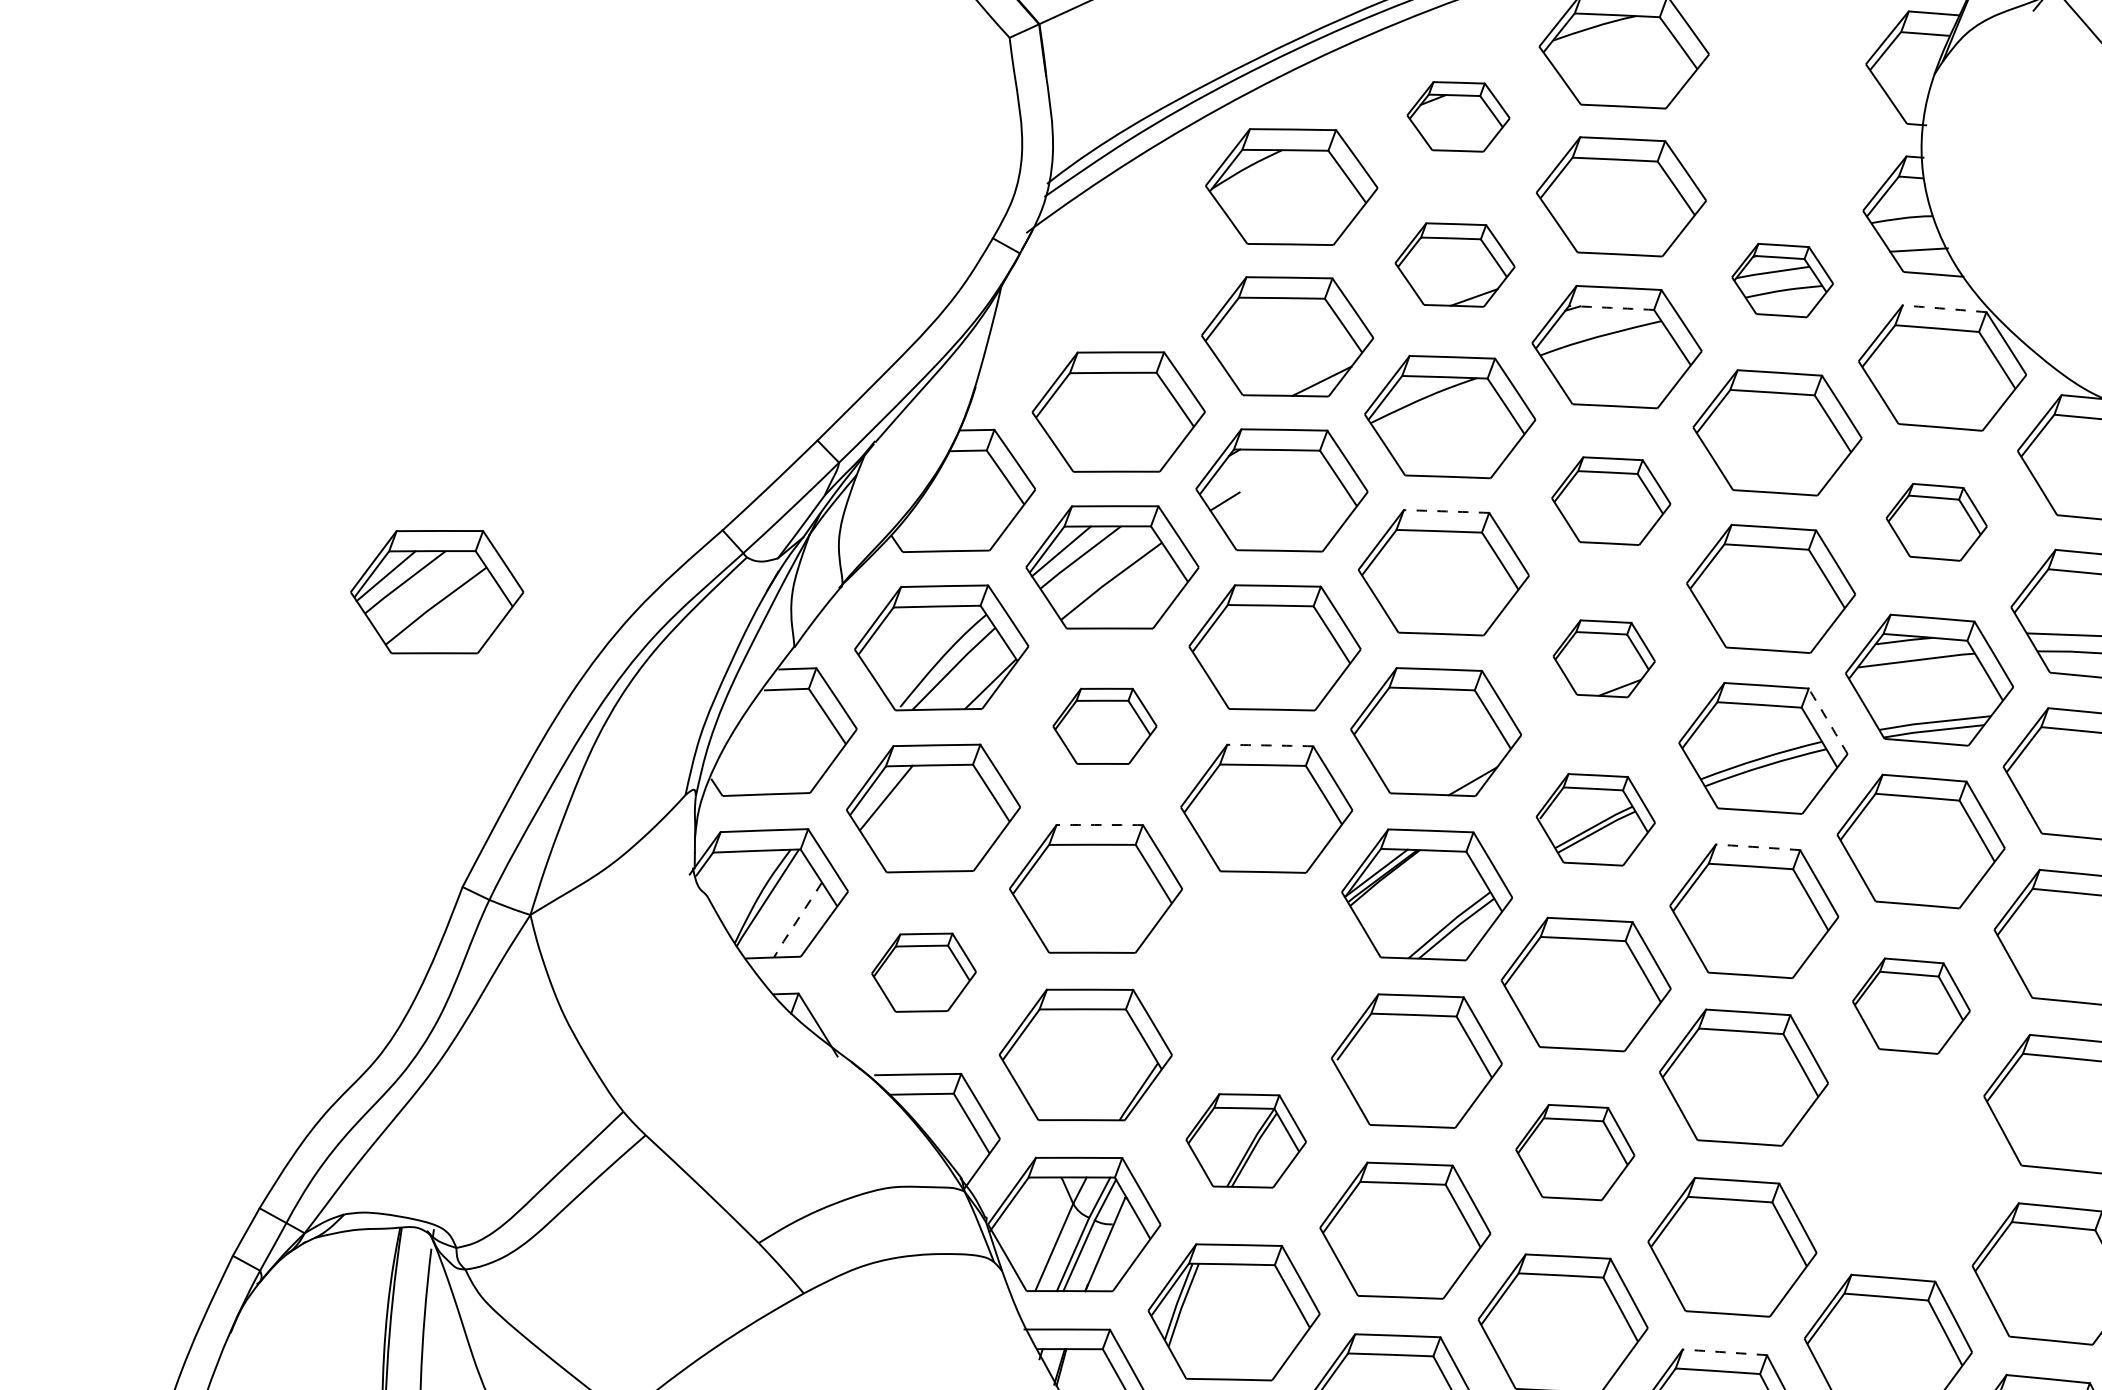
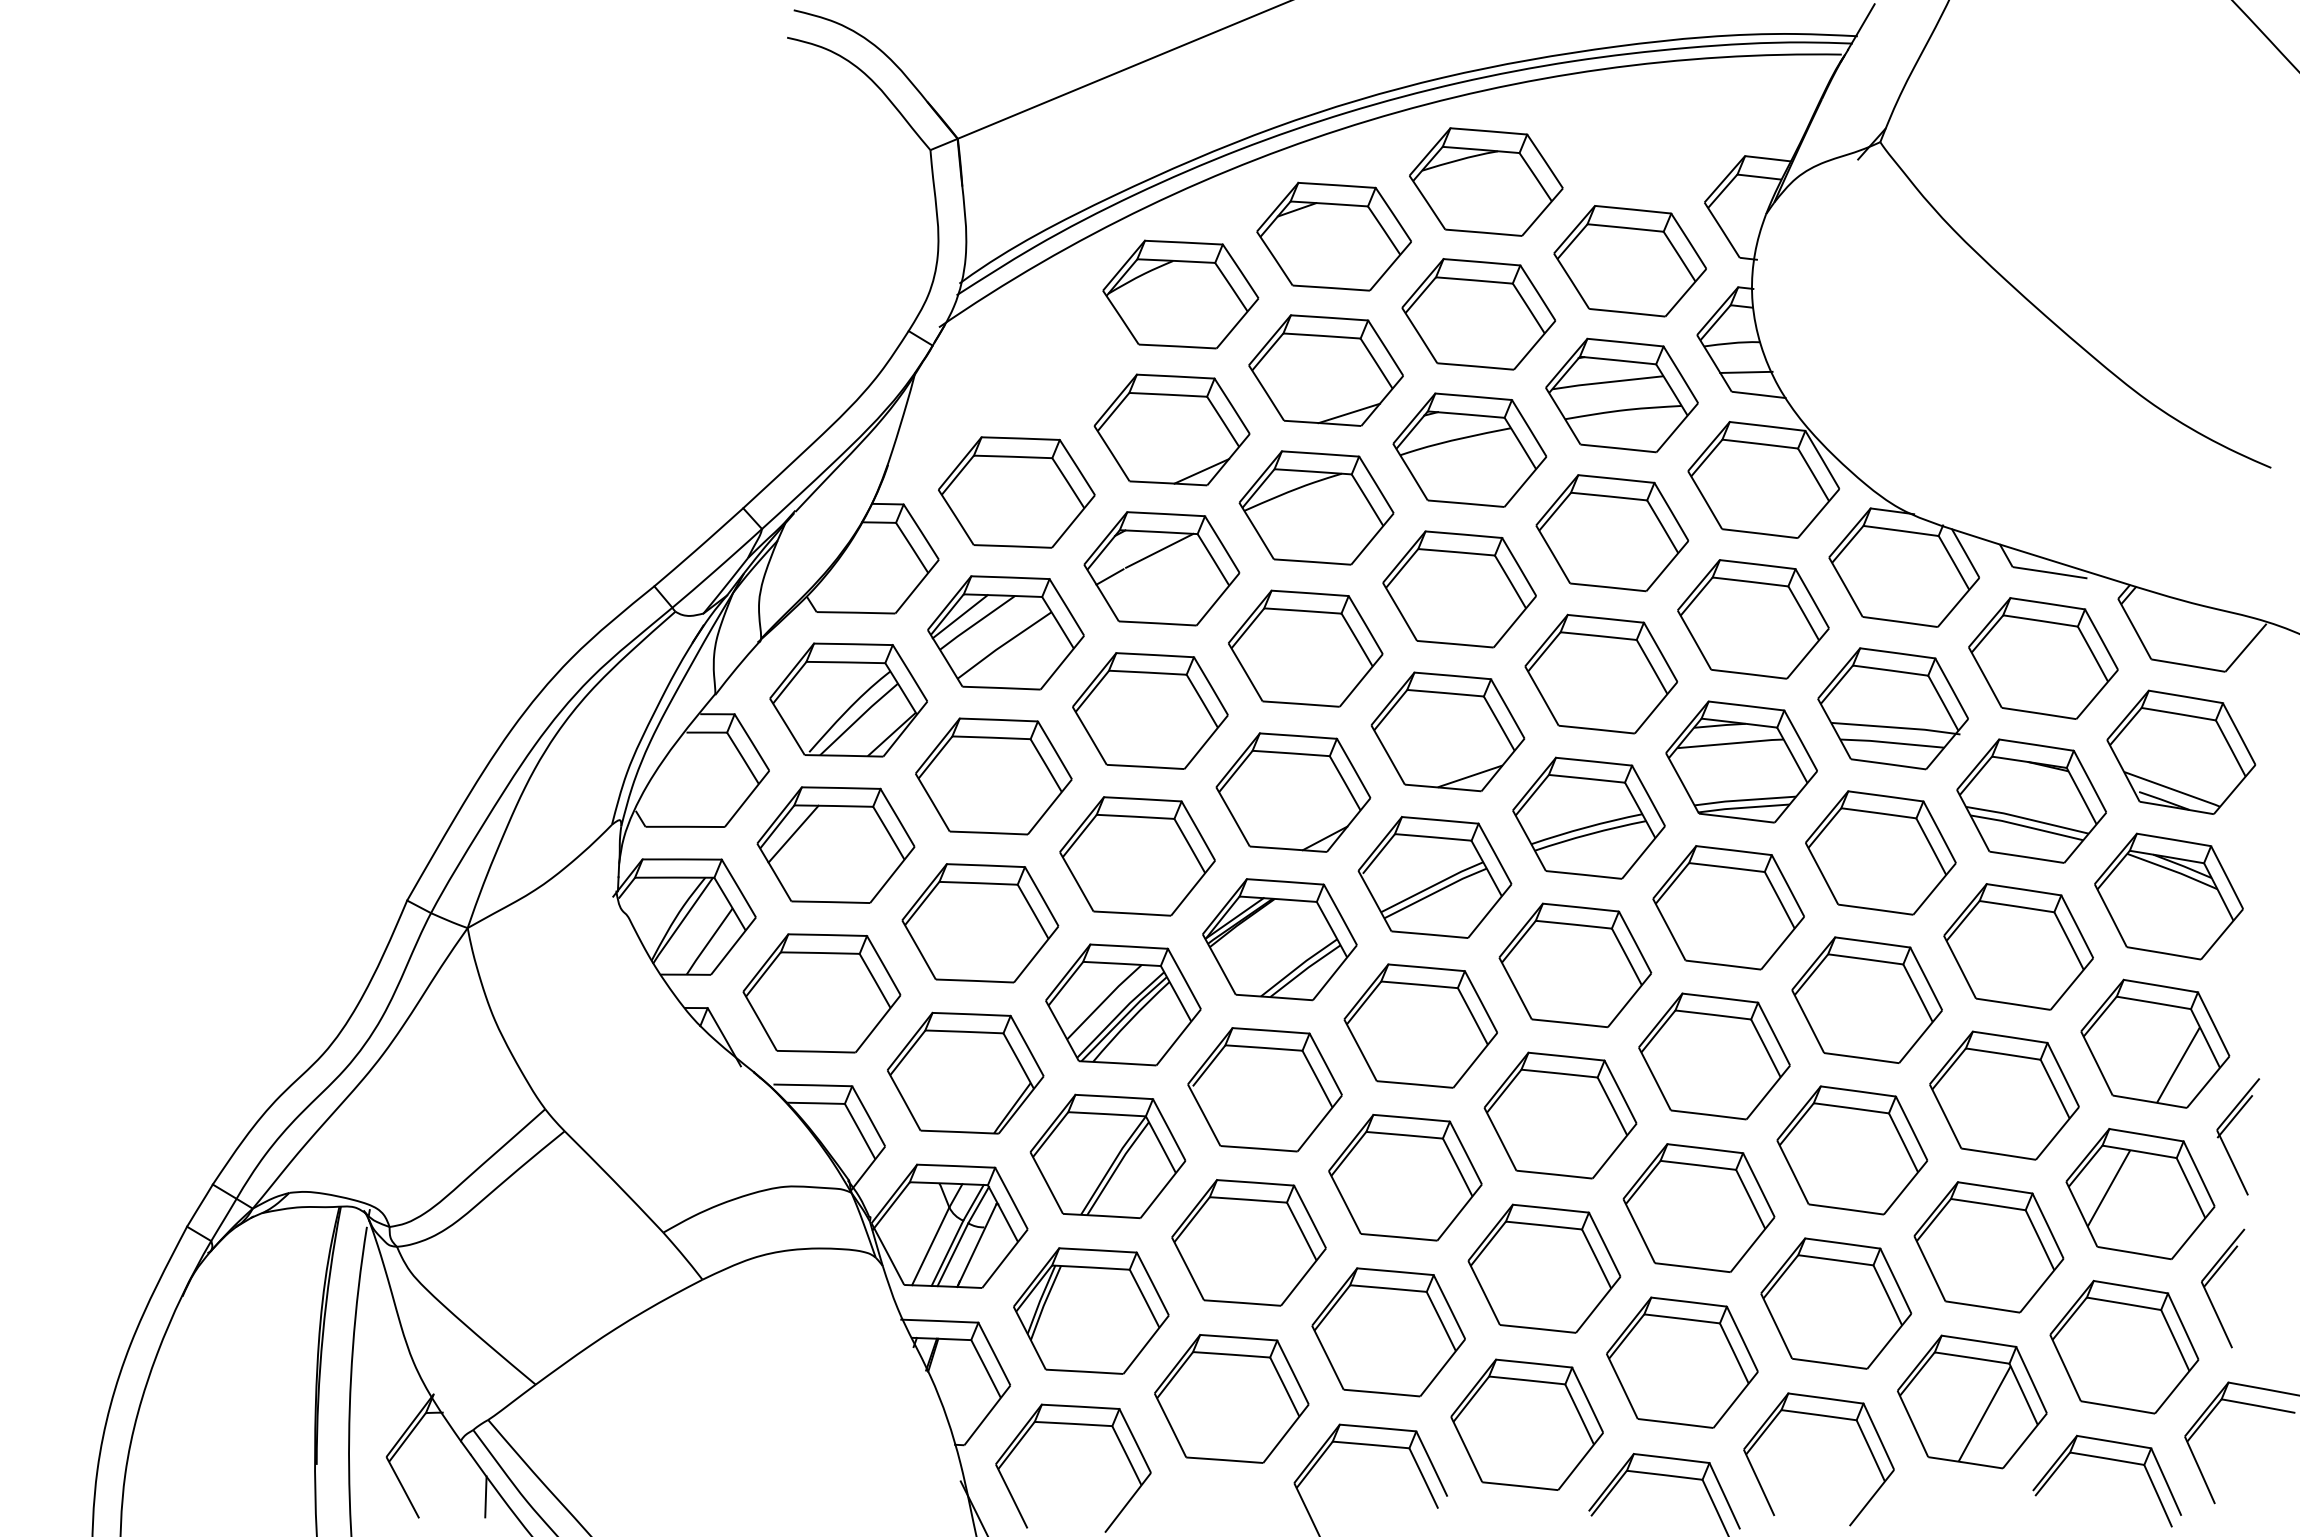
part: (1457, 116) -> (1333, 236), size x1.67
part: (1785, 132) -> (1629, 261), added
part: (1454, 264) -> (1325, 370), size x1.43
part: (1782, 280) -> (1621, 395), size x1.67
arc: (1611, 307) -> (1466, 414), dashed -> solid
arc: (1944, 308) -> (1767, 426), dashed -> solid
line: (1278, 470) -> (1159, 550), added
part: (1611, 501) -> (1459, 589), size x1.43
arc: (1446, 511) -> (1310, 593), dashed -> solid
part: (1936, 522) -> (1753, 619), size x1.67
part: (436, 591) -> (393, 632), removed
part: (1603, 658) -> (1447, 731), size x1.67
arc: (1828, 720) -> (1648, 795), dashed -> solid
part: (1104, 726) -> (993, 776), size x1.67
arc: (1269, 745) -> (1142, 799), dashed -> solid
part: (1595, 818) -> (1434, 876), size x1.43
arc: (1099, 824) -> (985, 865), dashed -> solid
arc: (1757, 847) -> (1580, 907), dashed -> solid
line: (797, 919) -> (709, 941), dashed -> solid
part: (923, 972) -> (821, 993), size x1.67
part: (1257, 972) -> (1123, 1004), added
part: (1911, 1006) -> (1714, 1056), size x1.43
part: (1245, 1140) -> (1107, 1155), size x1.43
part: (1575, 1152) -> (1405, 1177), size x1.43
part: (1899, 1173) -> (1698, 1207), added
arc: (1725, 1352) -> (1534, 1363), dashed -> solid

